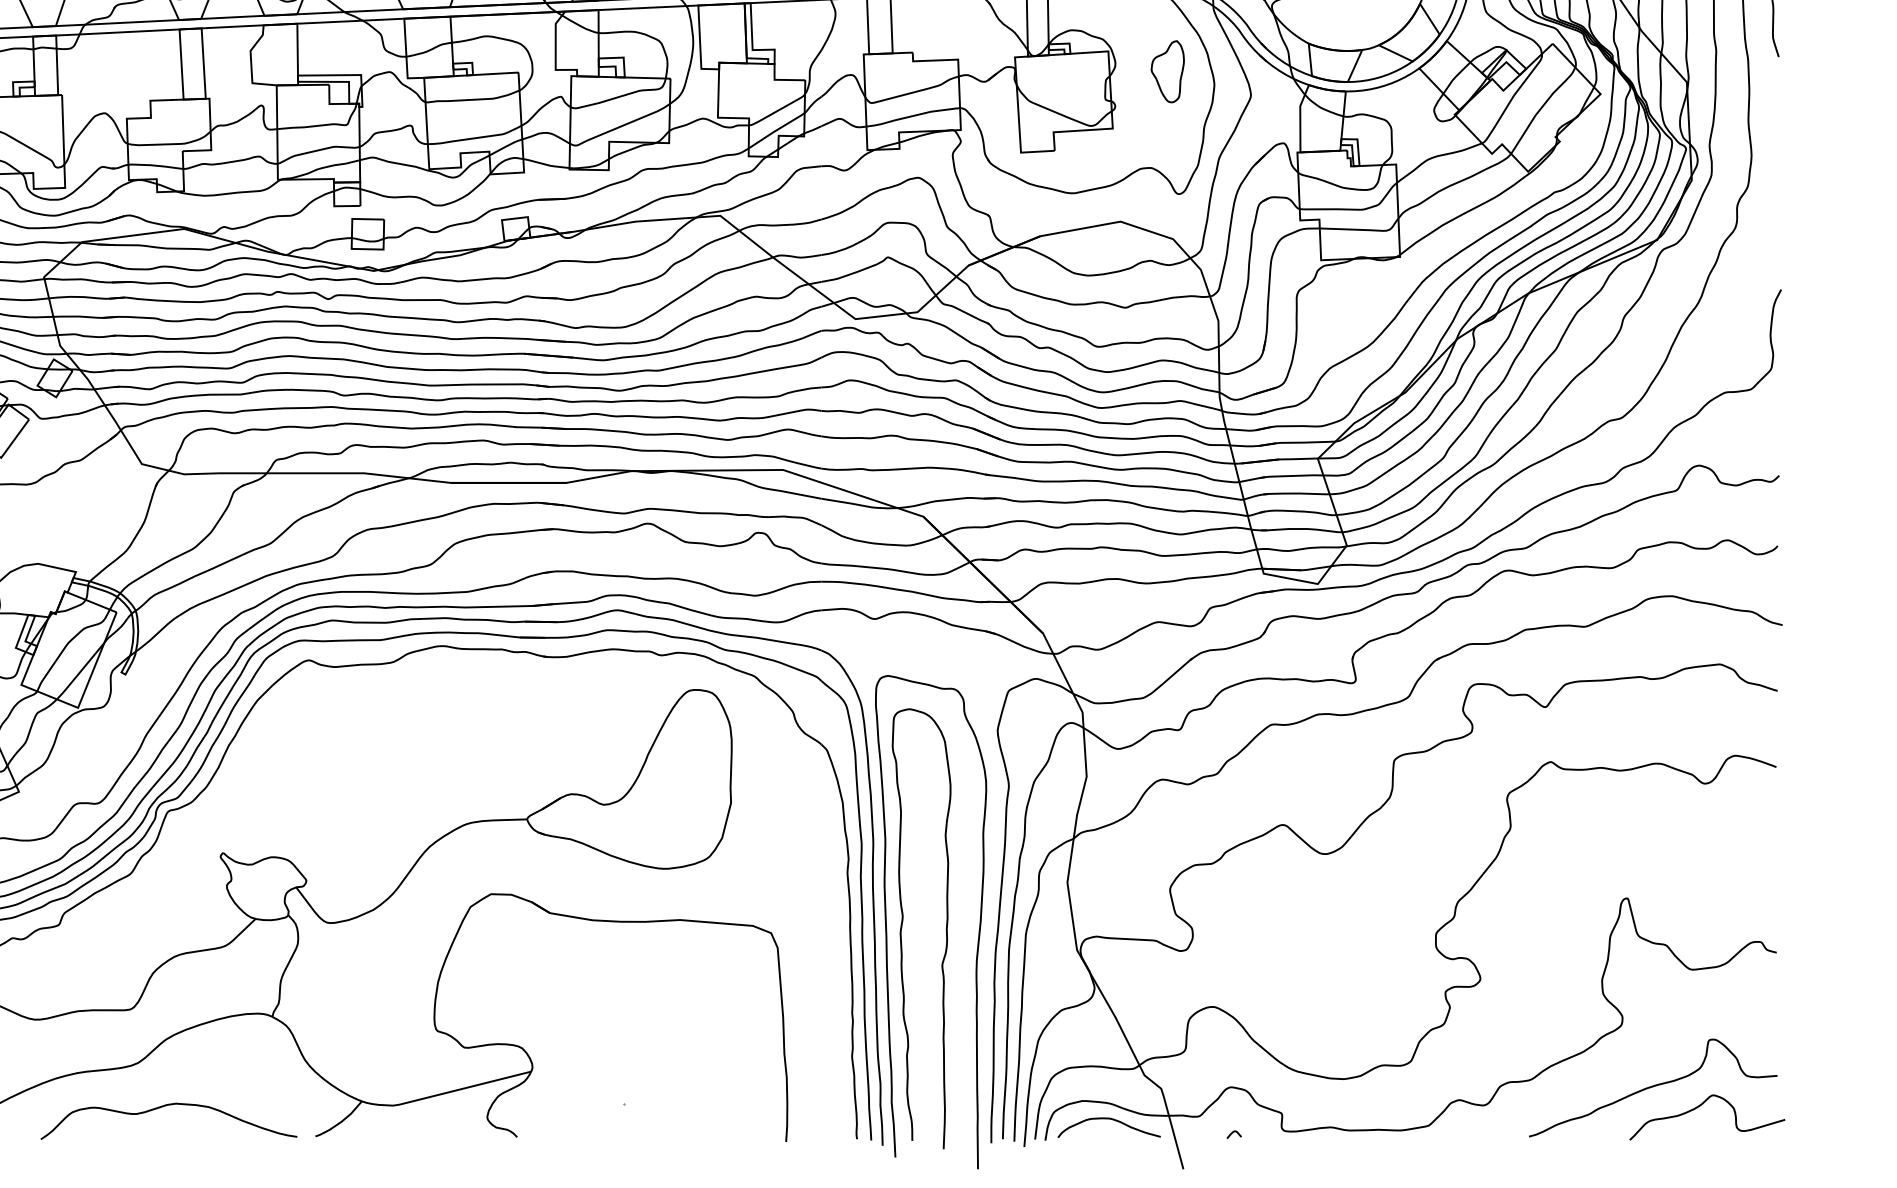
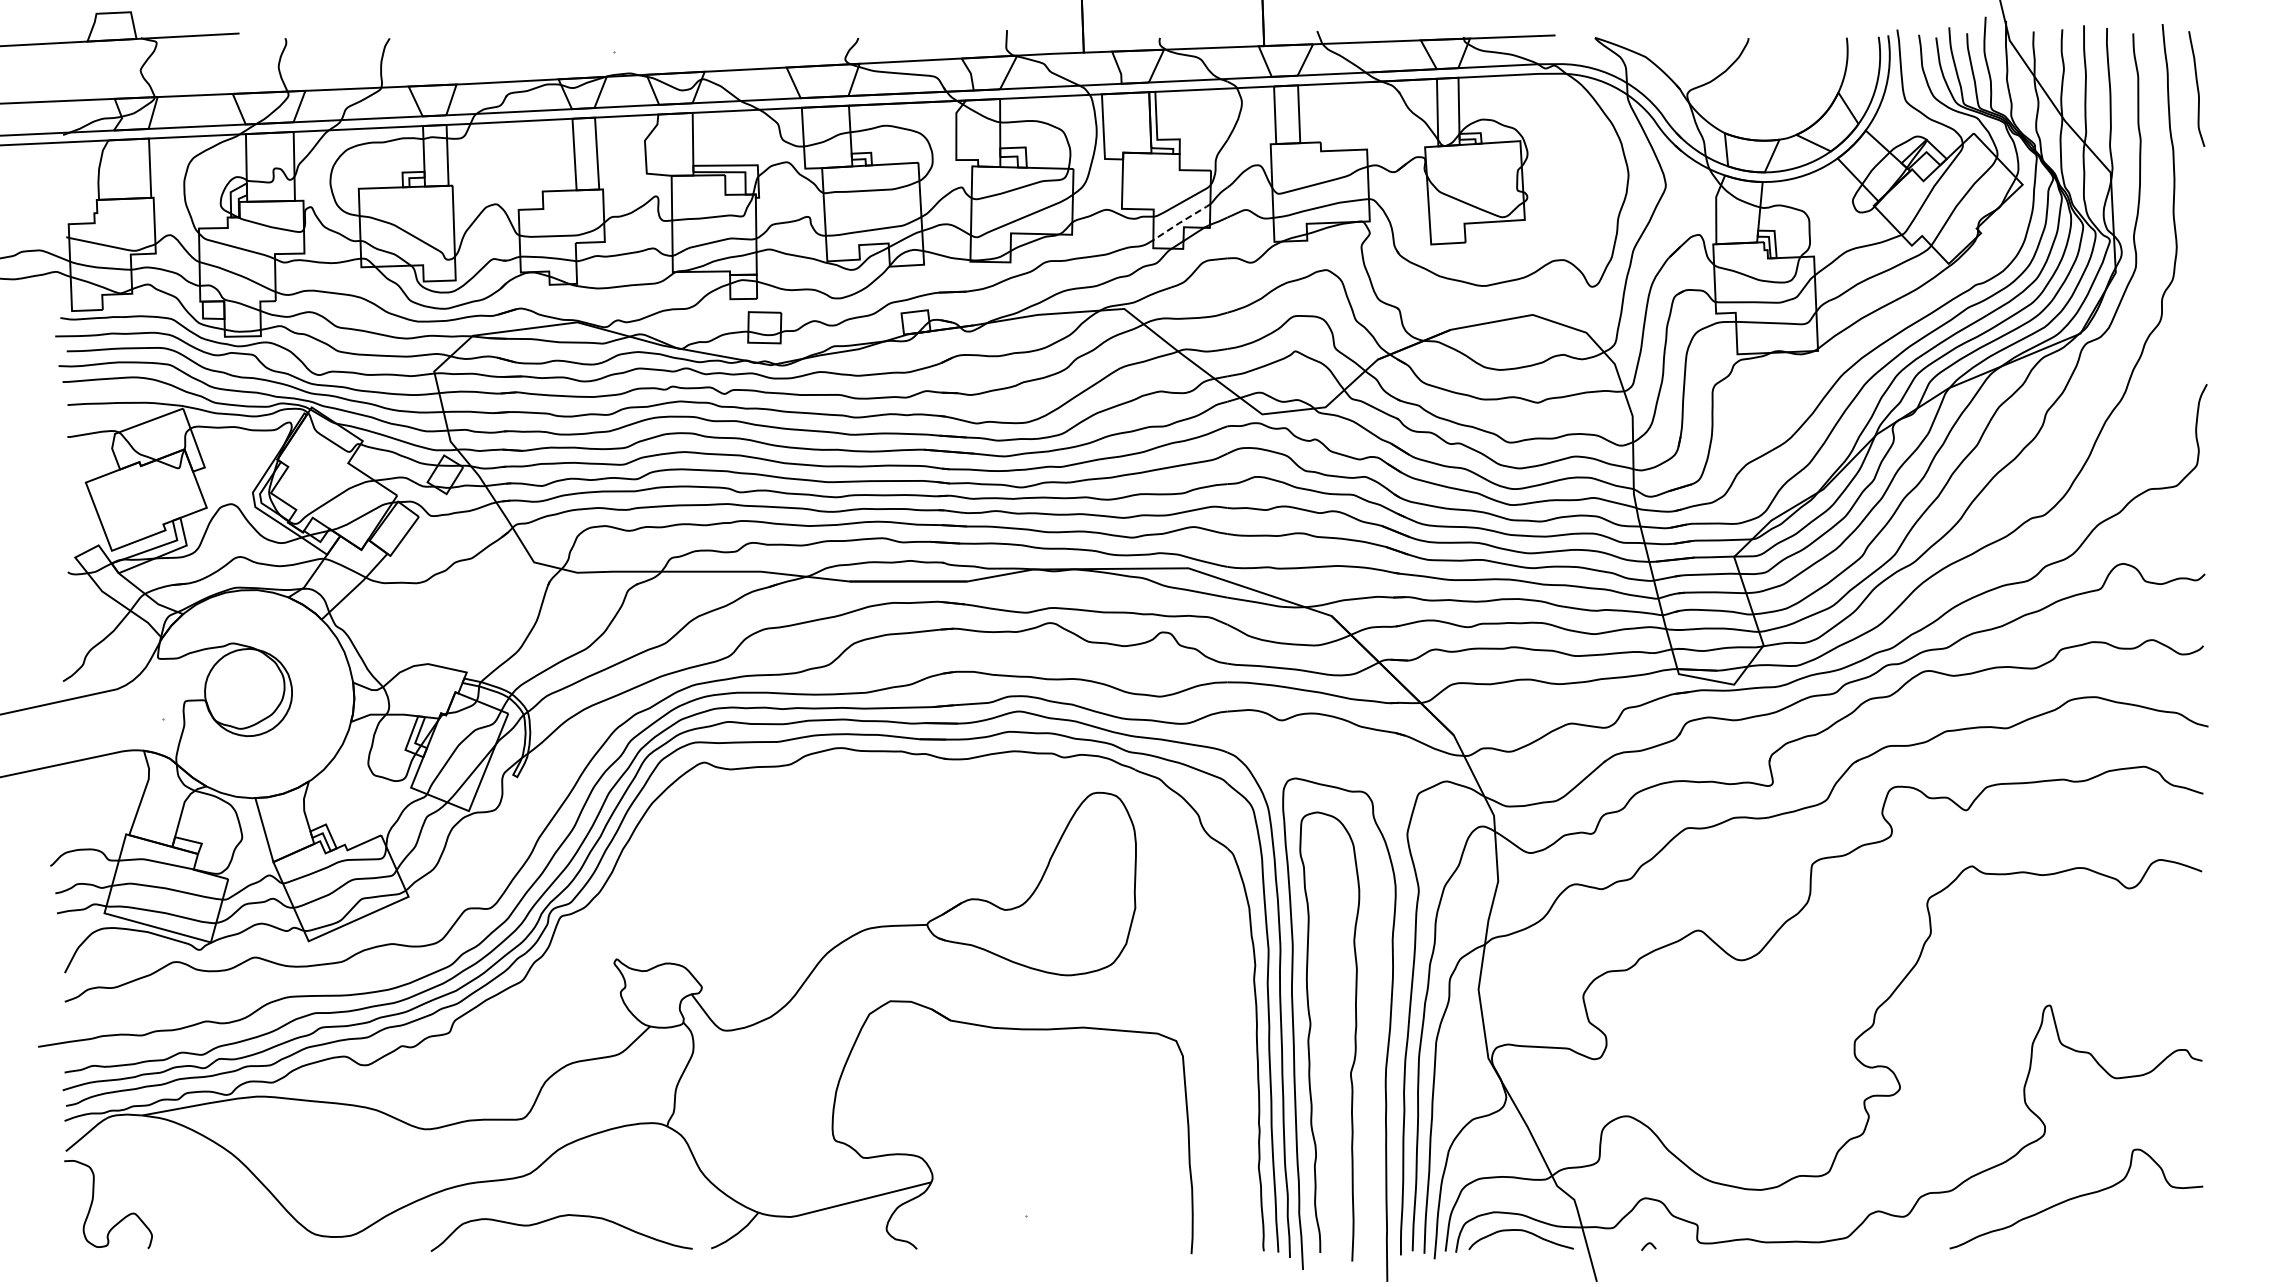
part: (1167, 71) -> (1580, 161), removed
line: (776, 130) -> (1181, 221), solid -> dashed
curve: (1701, 1106) -> (2125, 1217), removed

